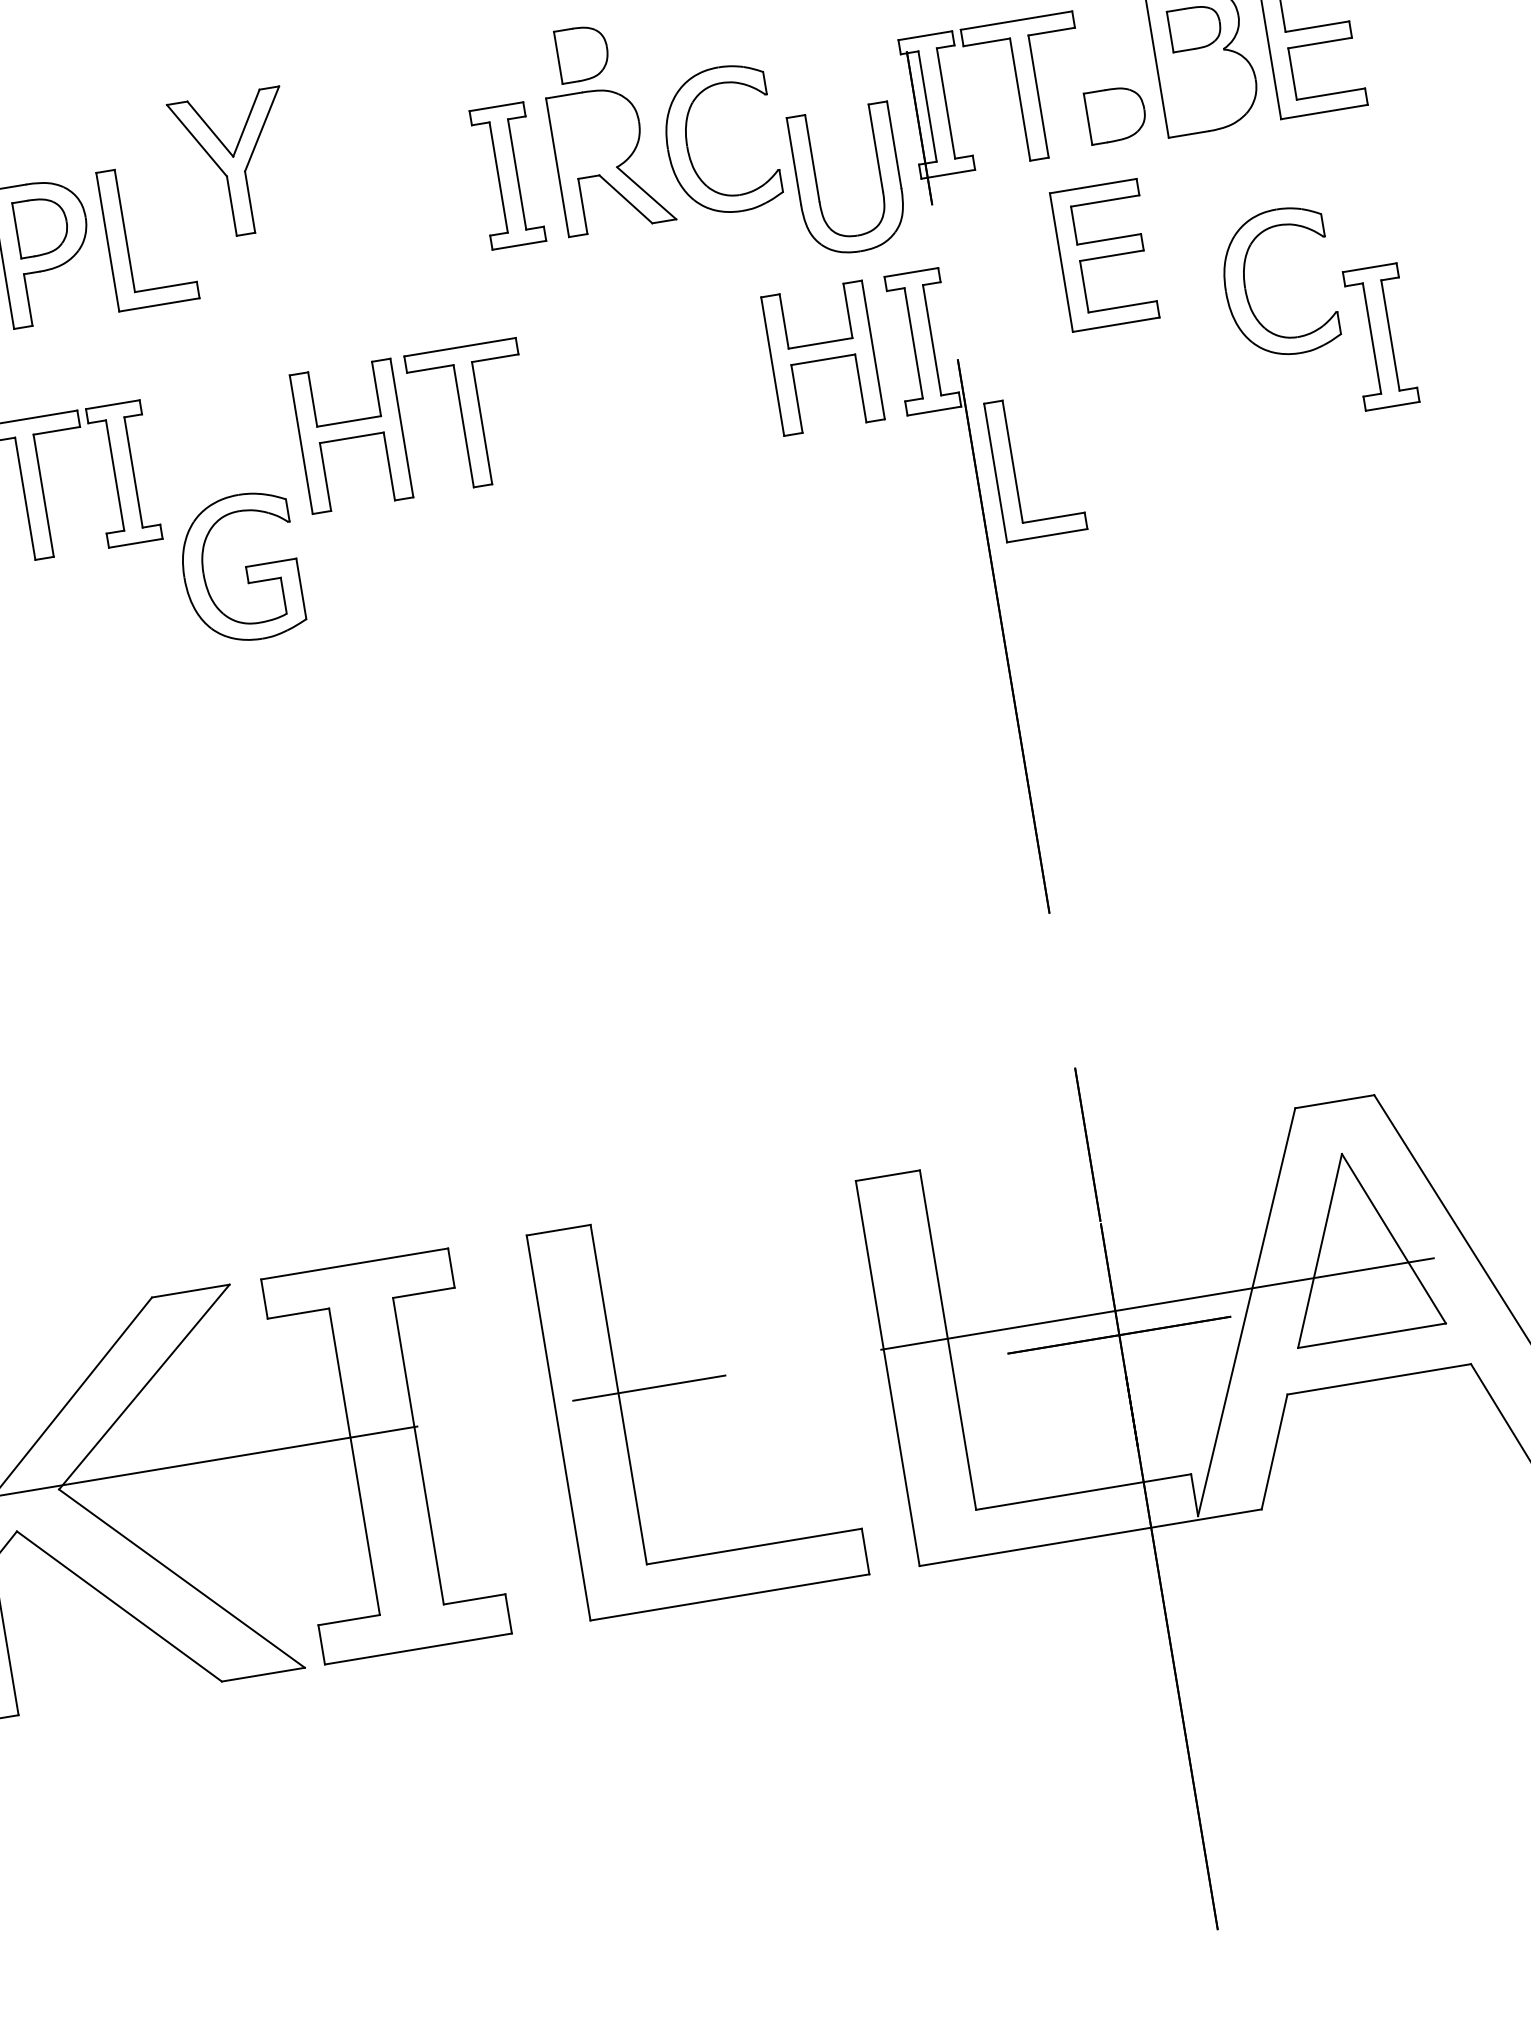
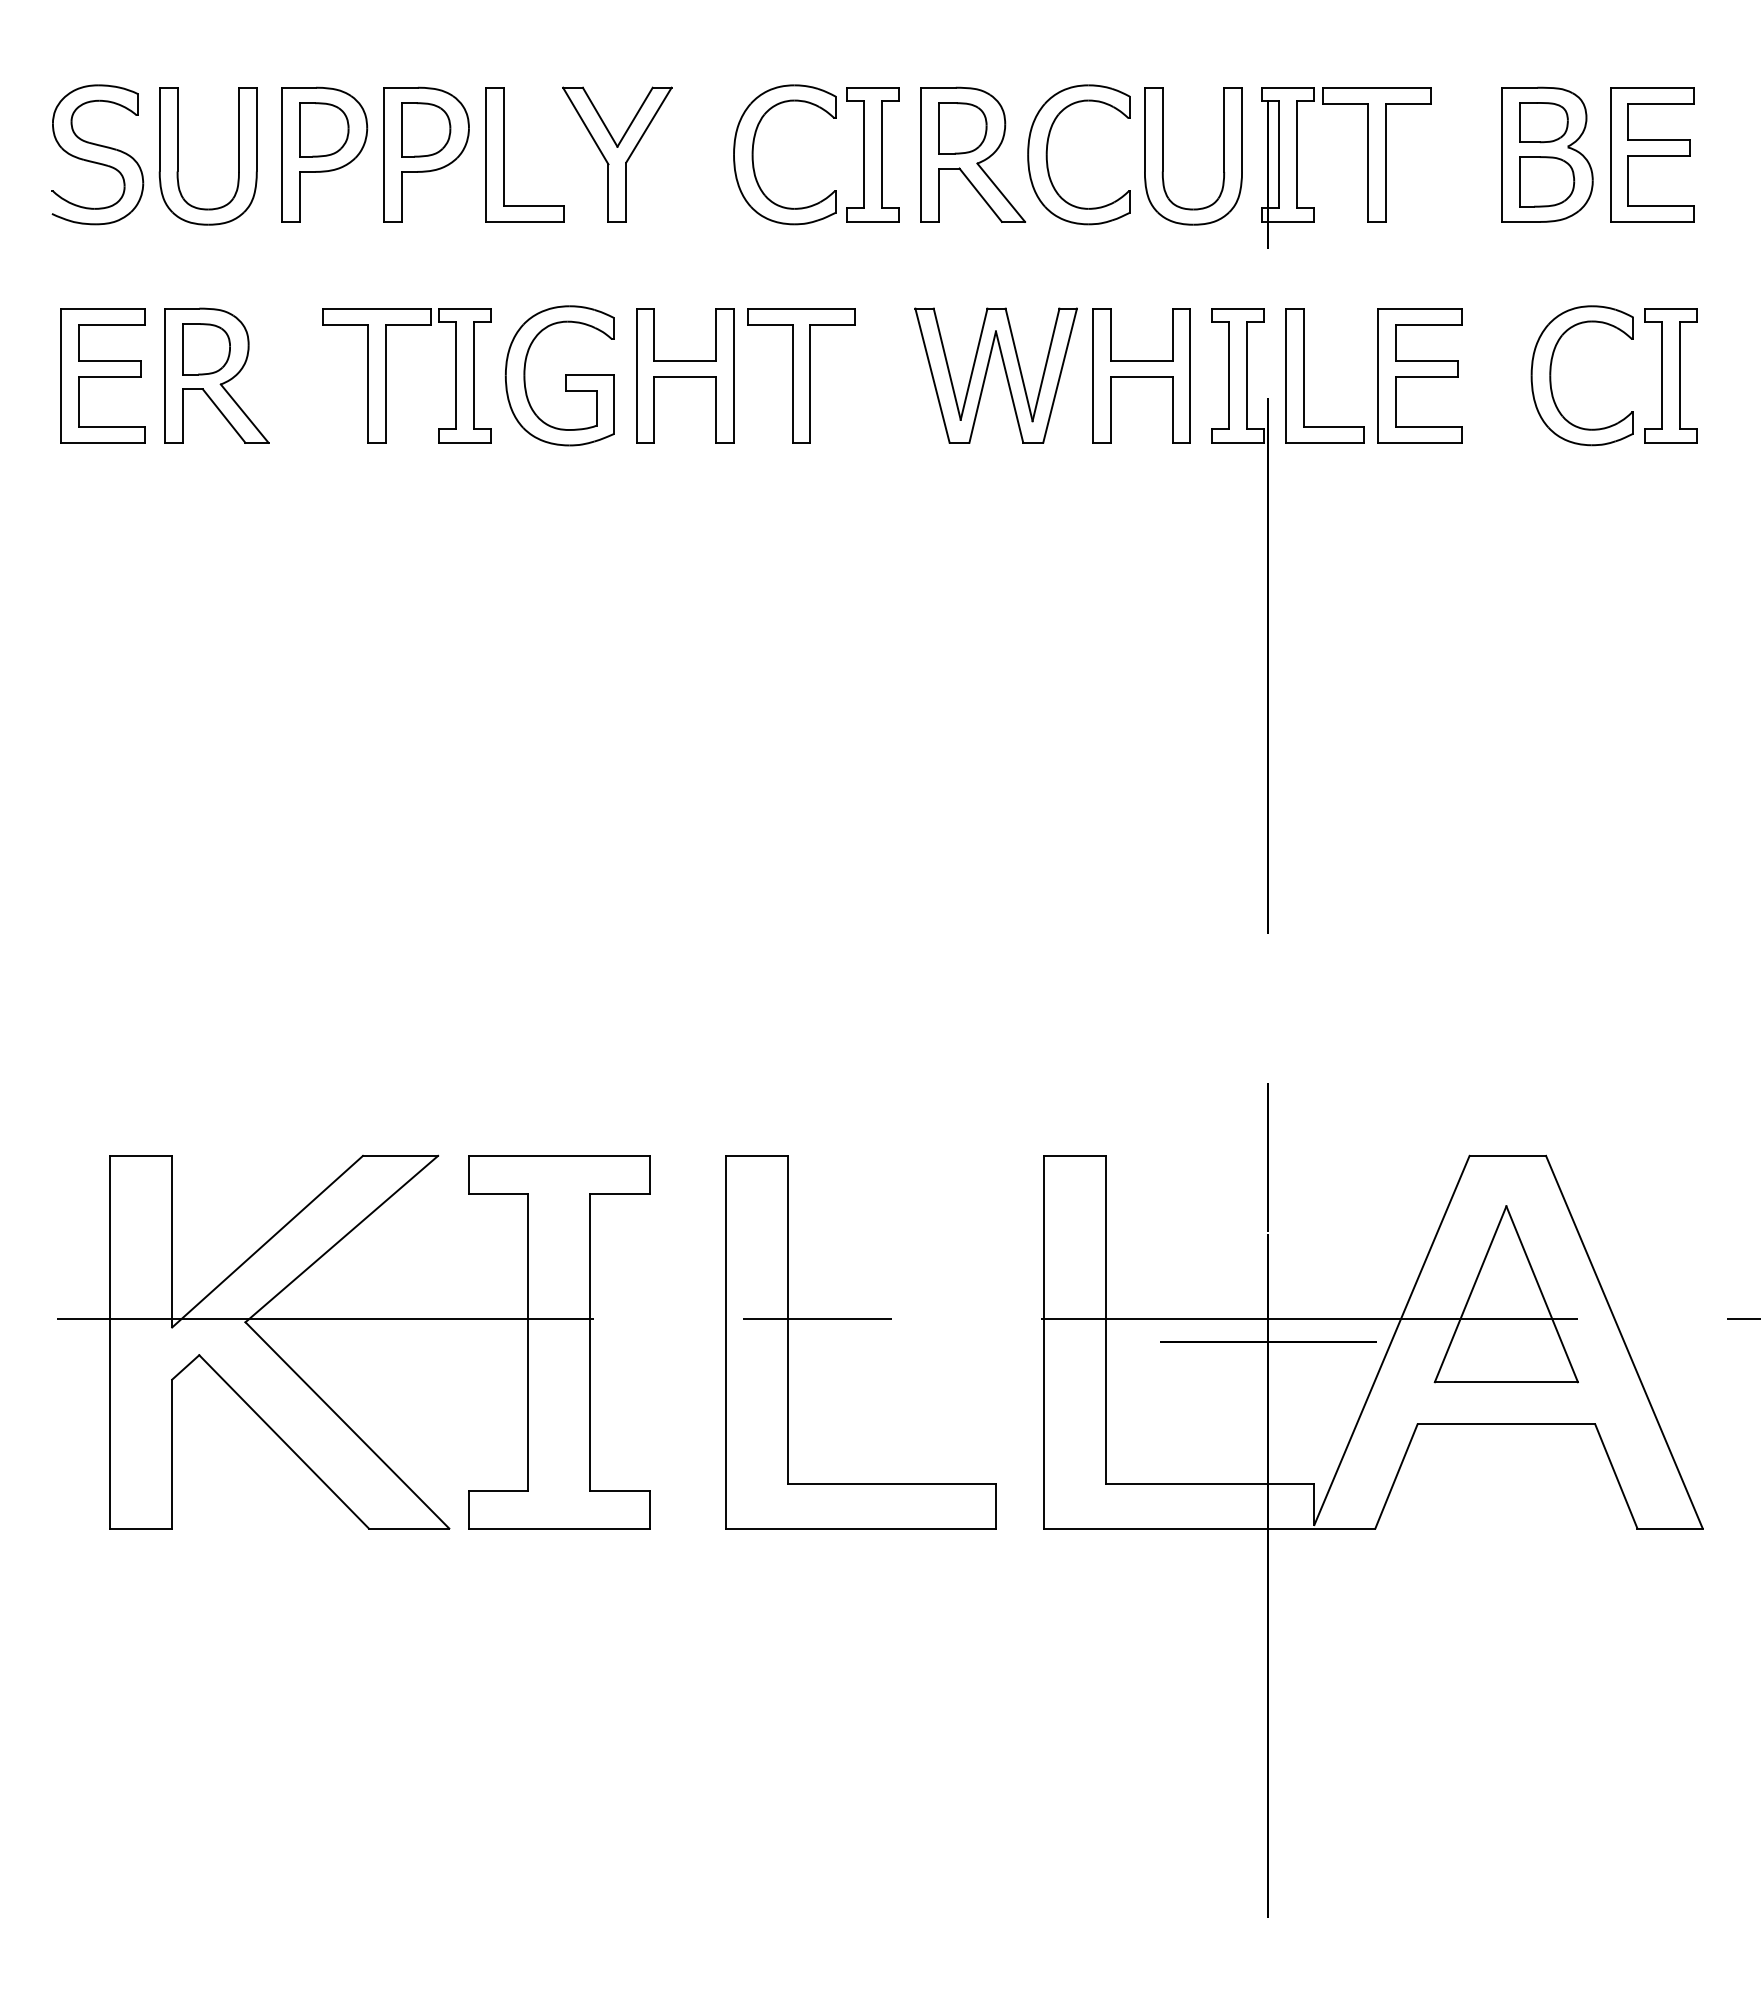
part: (582, 53) -> (962, 128), moved
part: (1116, 114) -> (1547, 181), moved
part: (234, 164) -> (617, 154), moved
part: (817, 185) -> (1163, 156), moved
part: (384, 196) -> (753, 154), added
part: (1104, 255) -> (1419, 375), moved
part: (1380, 336) -> (1670, 375), moved
part: (663, 381) -> (987, 372), added
part: (1014, 469) -> (1304, 375), moved
part: (239, 568) -> (559, 375), moved

